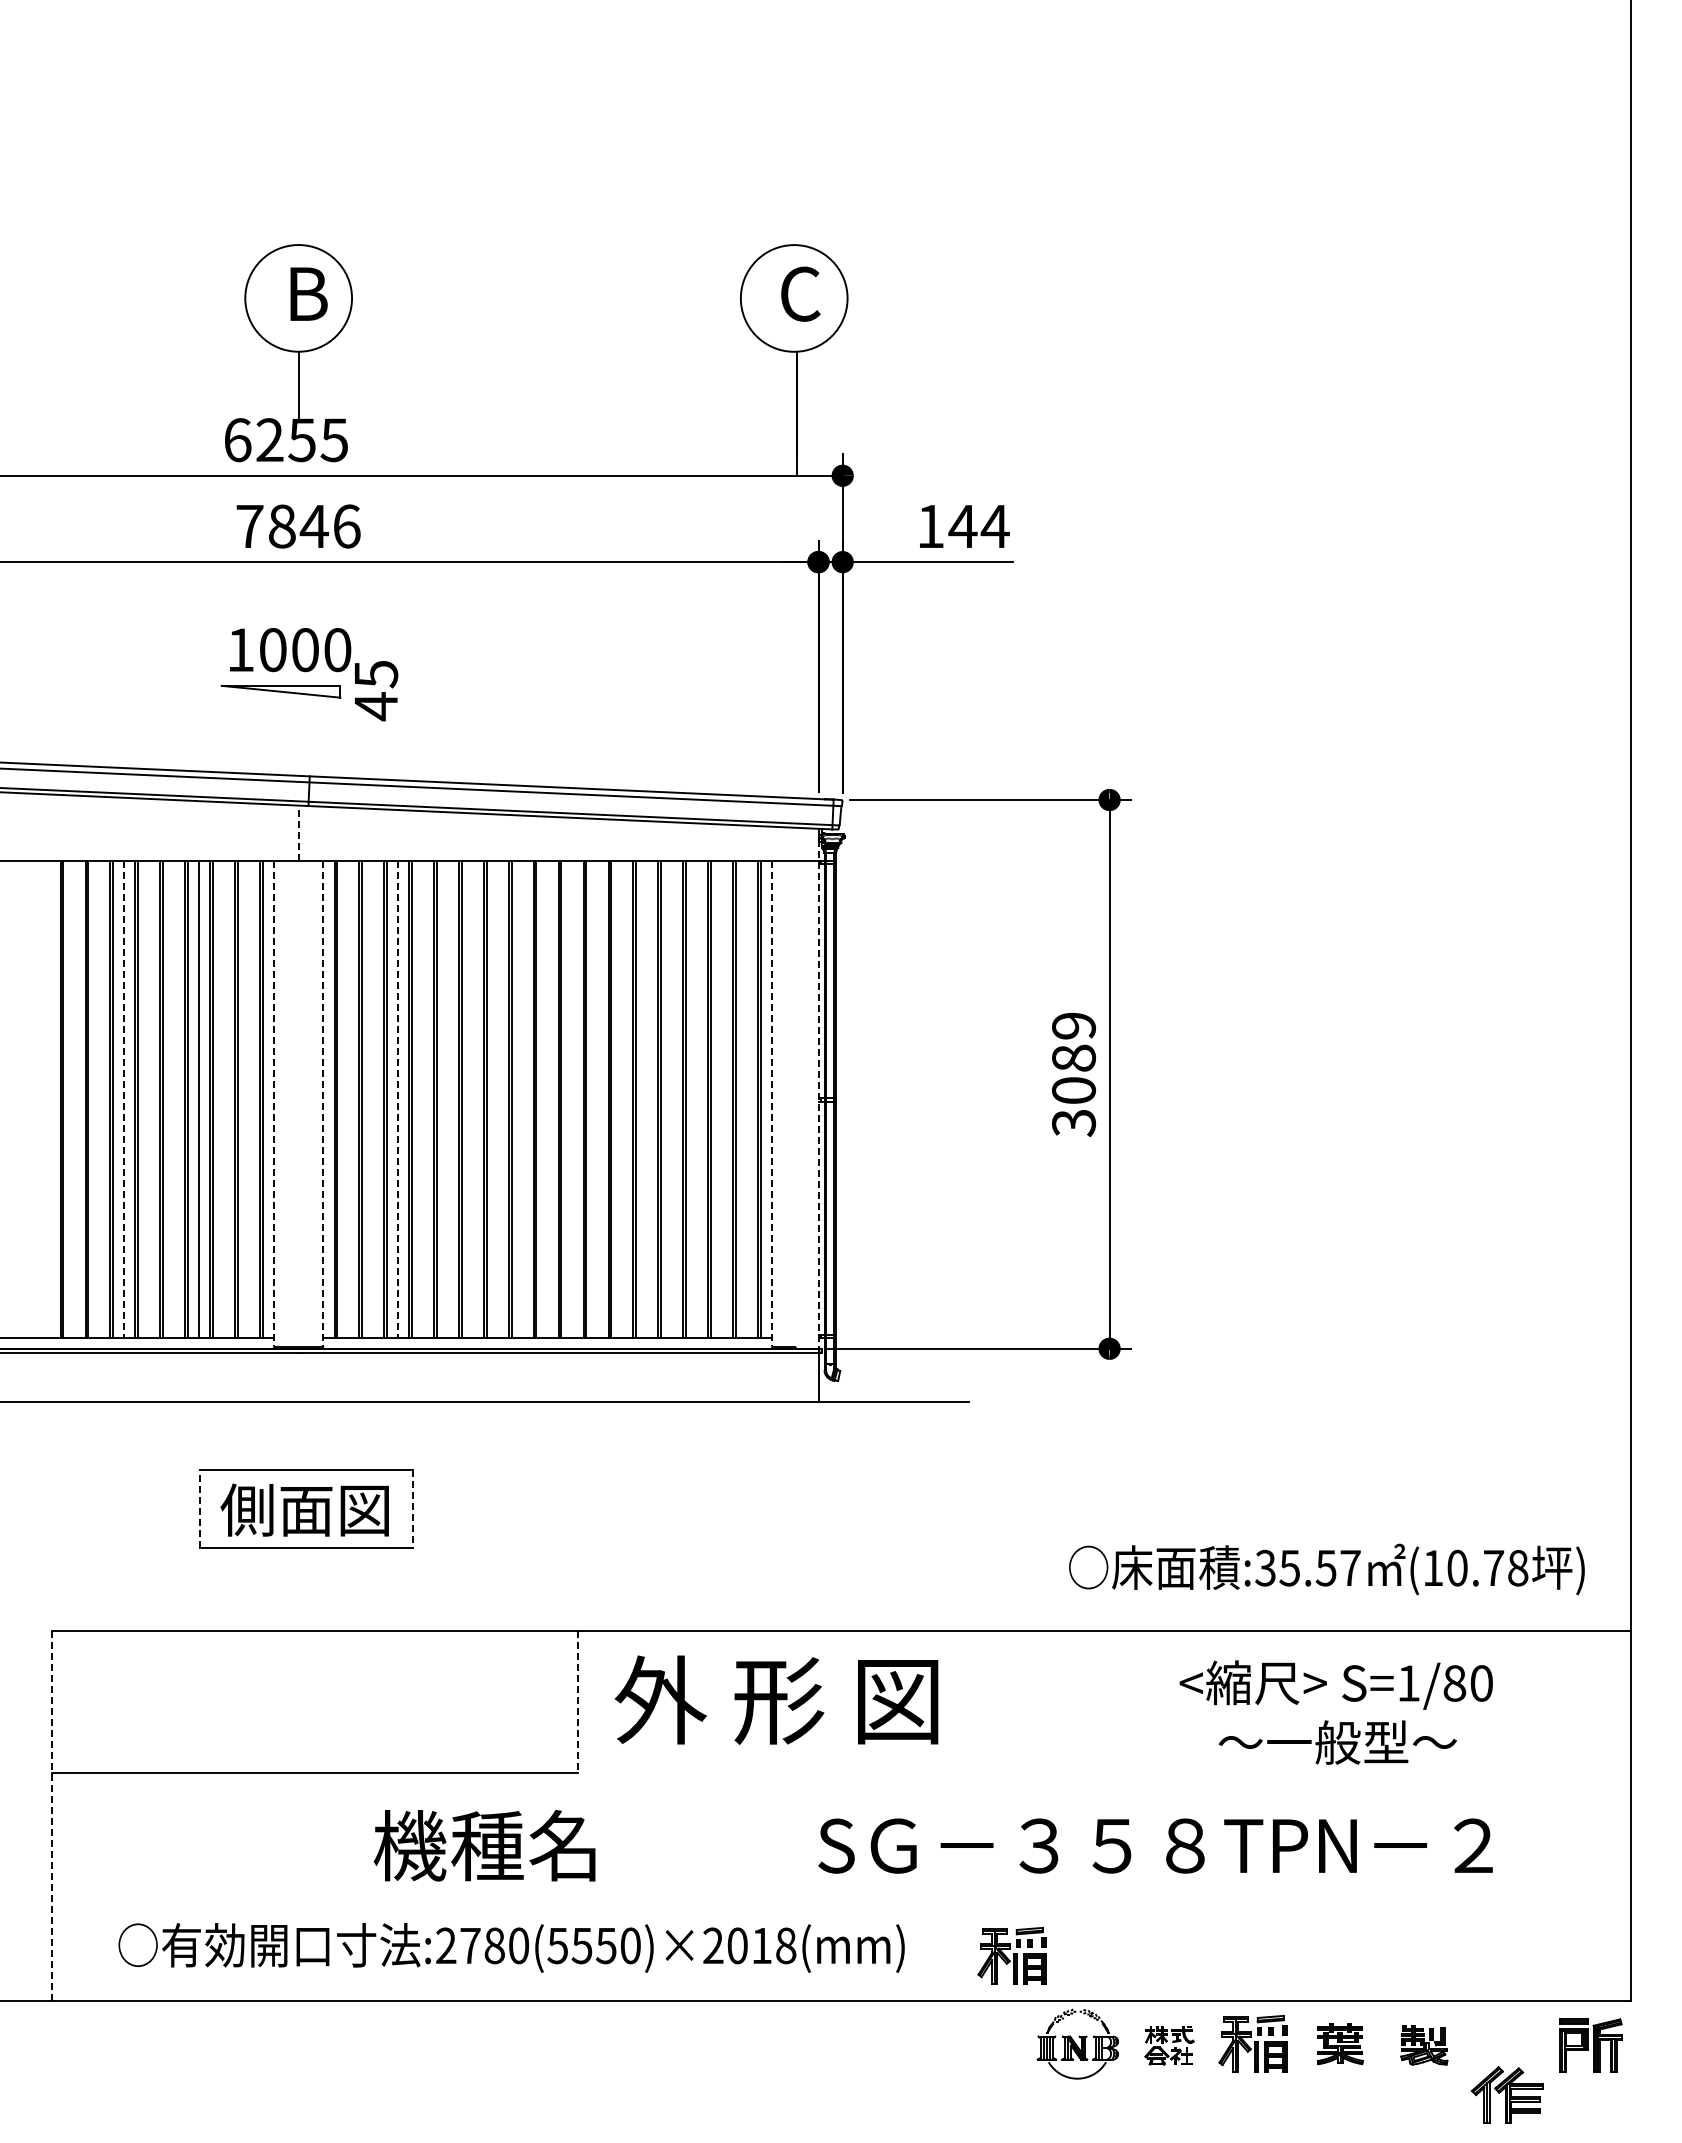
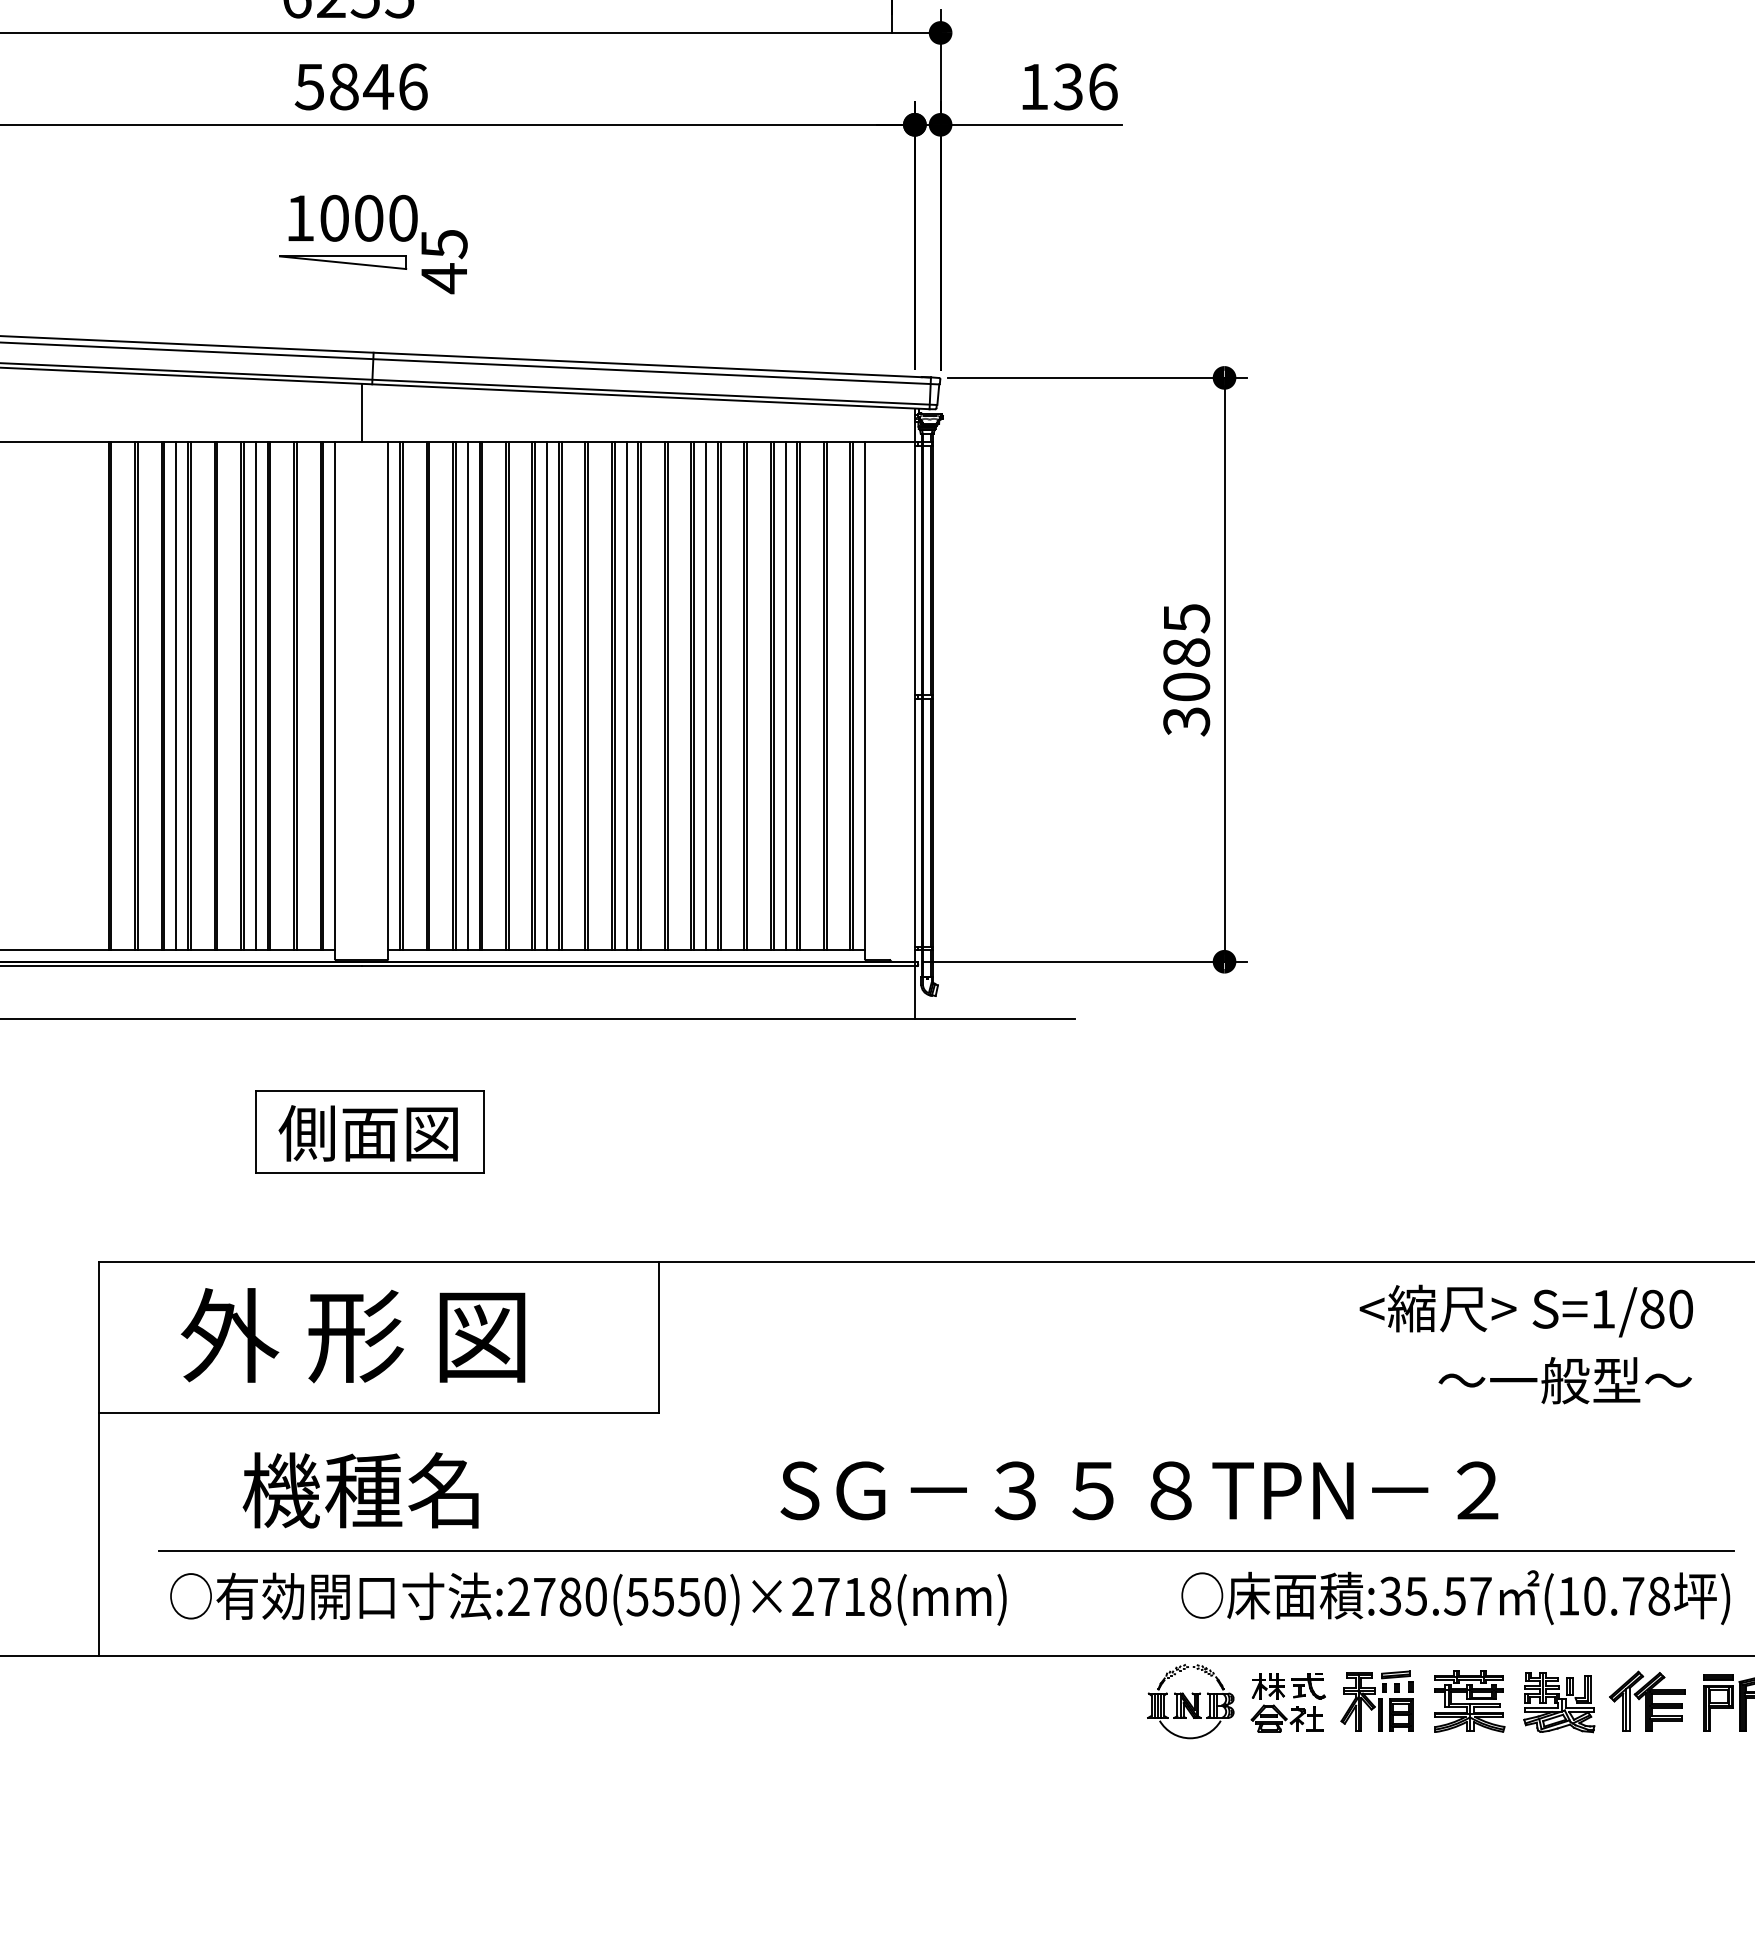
text: (249, 526) -> (309, 86), 7846 -> 5846
text: (978, 526) -> (1085, 86), 144 -> 136
line: (298, 832) -> (361, 412), dashed -> solid
text: (1074, 1026) -> (1187, 618), 3089 -> 3085
line: (818, 1088) -> (914, 684), dashed -> solid
line: (124, 1099) -> (176, 696), dashed -> solid
line: (398, 1099) -> (468, 696), dashed -> solid
line: (472, 1099) -> (546, 696), added
line: (547, 1099) -> (626, 696), added
line: (622, 1099) -> (706, 696), added
line: (697, 1099) -> (786, 696), added
line: (273, 1103) -> (335, 700), dashed -> solid
line: (323, 1103) -> (388, 700), dashed -> solid
line: (771, 1103) -> (864, 700), dashed -> solid
line: (199, 1509) -> (256, 1132), dashed -> solid
line: (413, 1509) -> (483, 1132), dashed -> solid
text: (1326, 1569) -> (1455, 1597), moved
text: (1335, 1684) -> (1525, 1310), moved
text: (776, 1699) -> (353, 1334), moved
line: (578, 1702) -> (659, 1338), dashed -> solid
text: (1337, 1742) -> (1564, 1380), moved
line: (51, 1816) -> (98, 1459), dashed -> solid
text: (484, 1845) -> (360, 1490), moved
text: (1155, 1845) -> (1139, 1490), moved
line: (848, 1902) -> (946, 1550), added
text: (737, 1945) -> (828, 1596), :2780(5550)×2018(mm) -> :2780(5550)×2718(mm)
part: (1011, 1955) -> (1120, 1607), removed
part: (1340, 2044) -> (1470, 1701), size x1.43
part: (1169, 2045) -> (1288, 1702), size x1.43
part: (1424, 2045) -> (1559, 1702), size x1.43
part: (1506, 2094) -> (1646, 1700), moved

